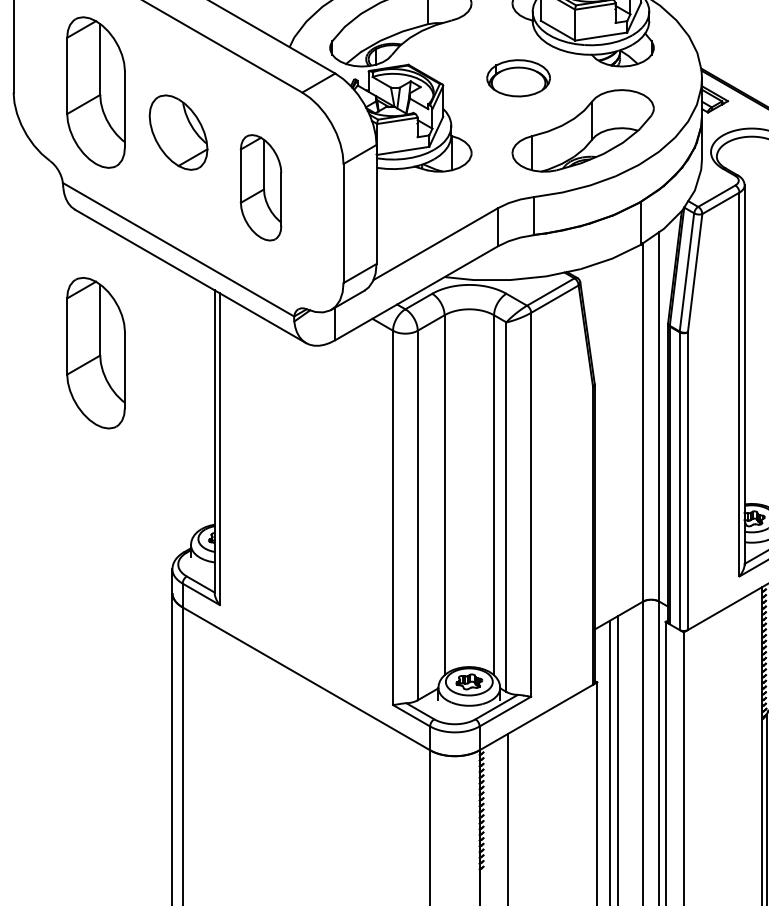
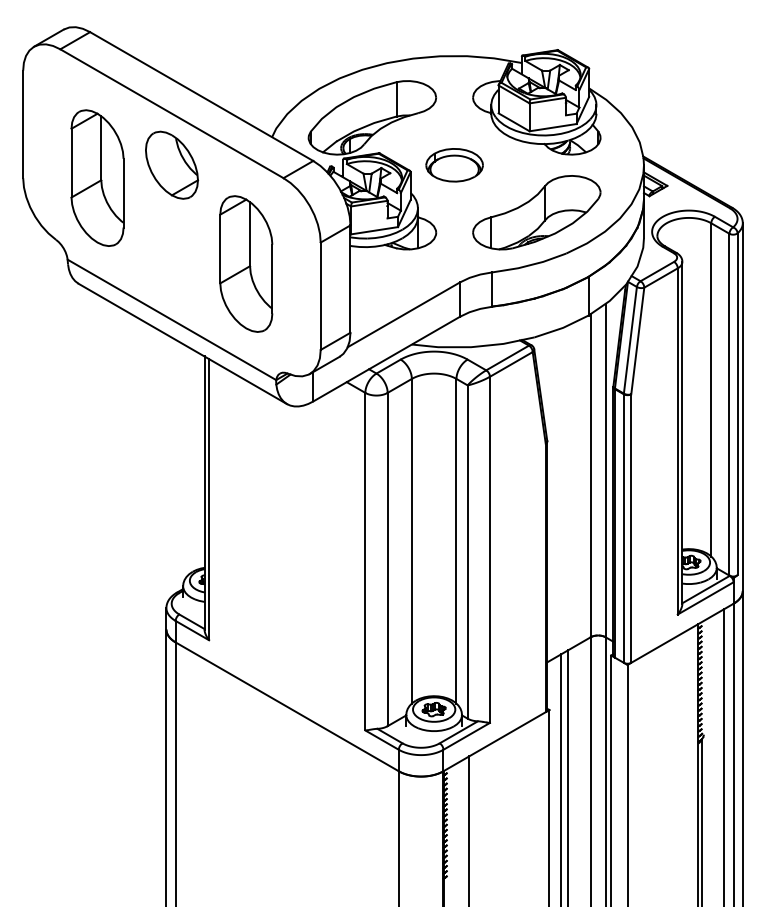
part: (518, 78) -> (454, 165), moved
part: (178, 131) -> (171, 164), moved
part: (261, 187) -> (246, 263), size x1.43
part: (96, 352) -> (97, 412), removed

